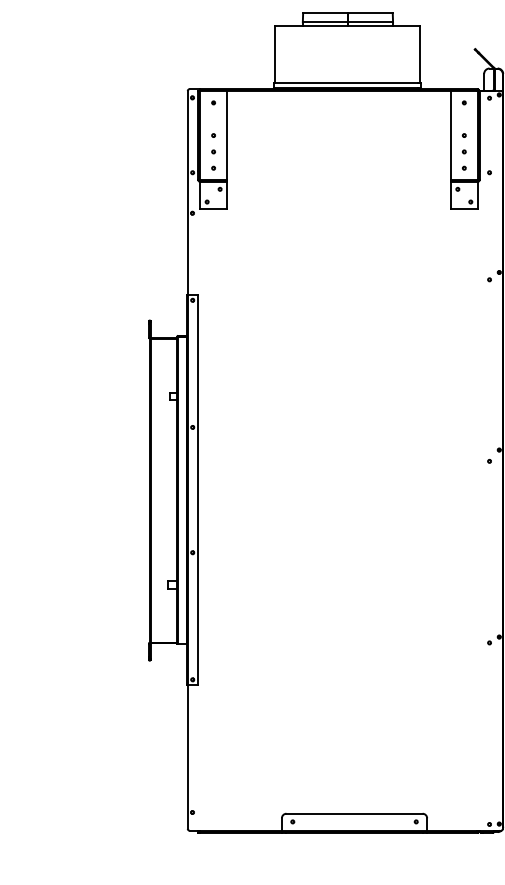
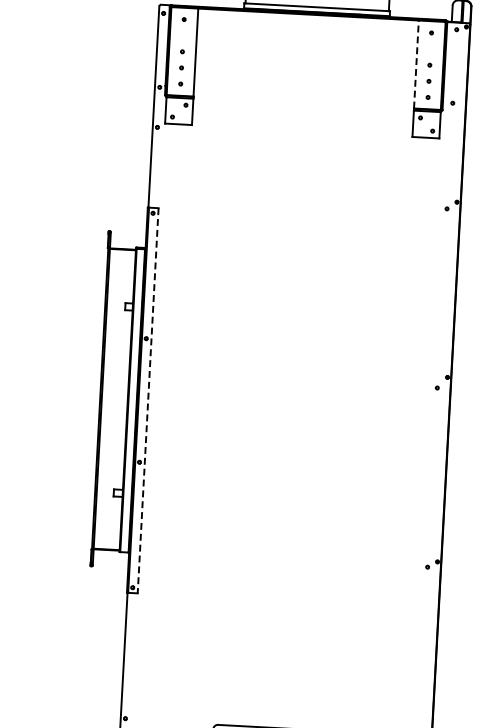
line: (450, 135) -> (416, 64), solid -> dashed
line: (198, 490) -> (148, 401), solid -> dashed

